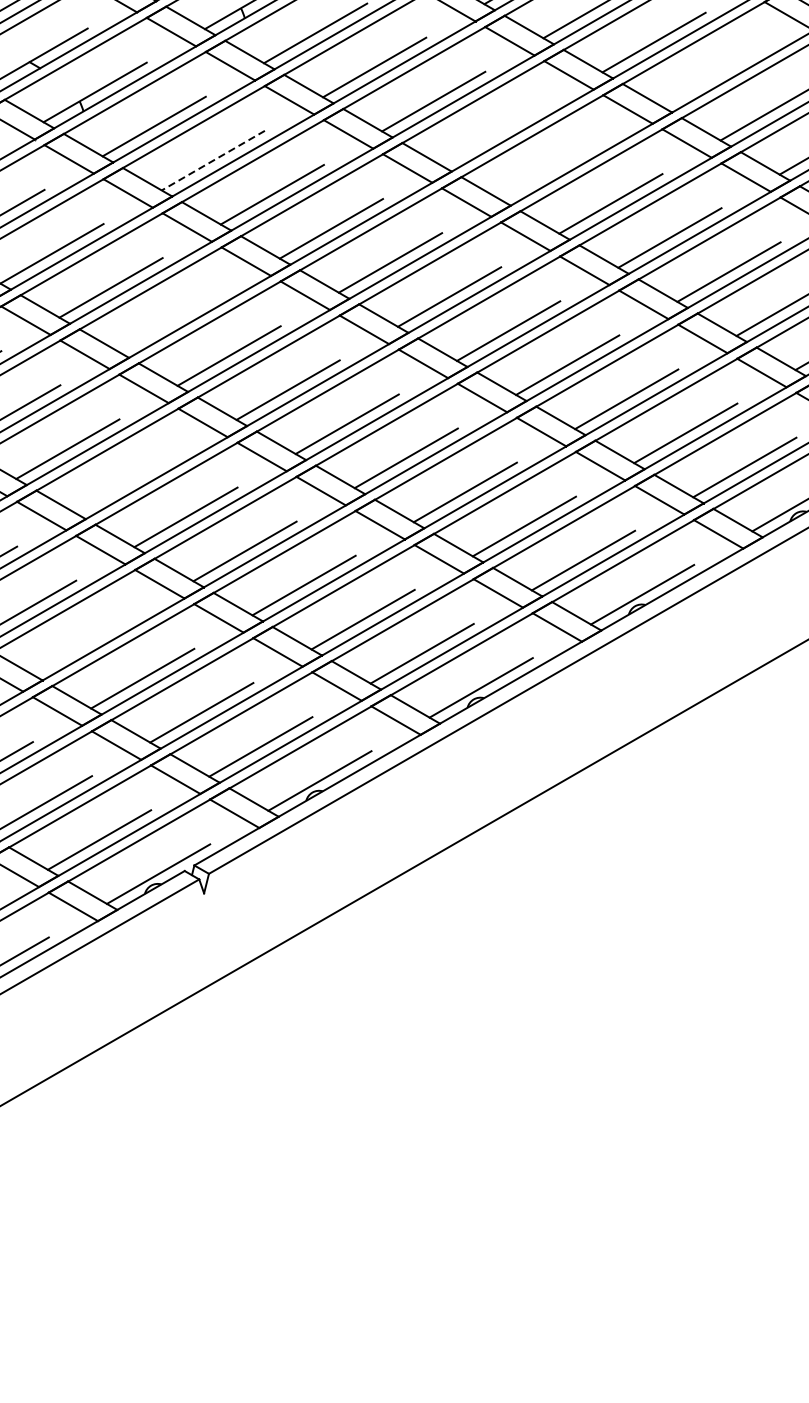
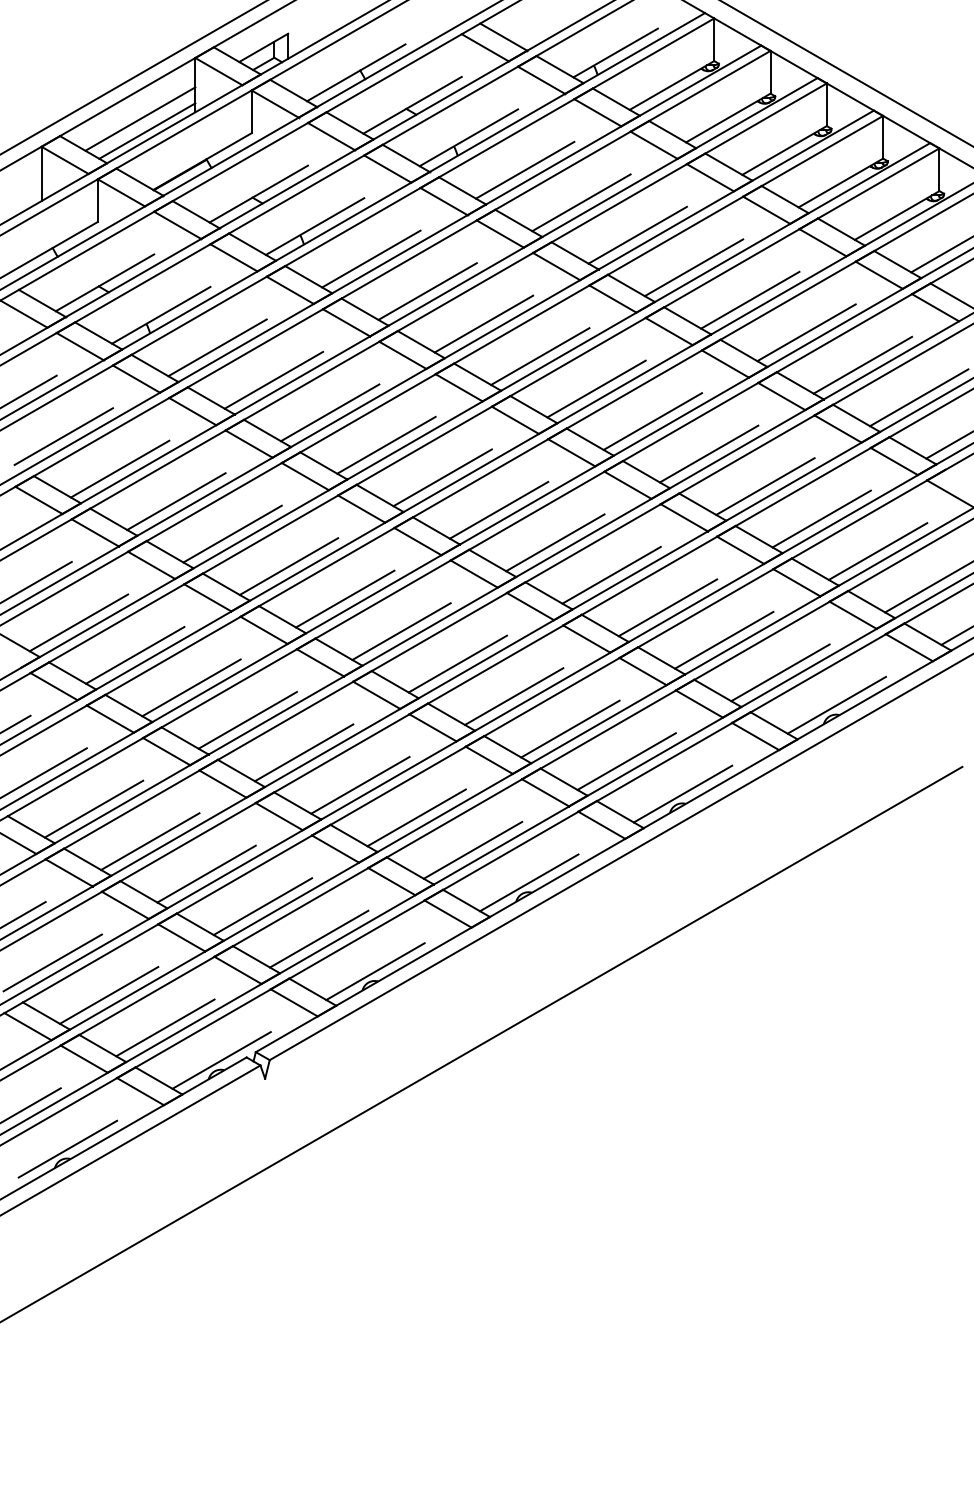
line: (713, 75) -> (750, 299), added
line: (493, 135) -> (540, 356), added
line: (212, 160) -> (273, 380), dashed -> solid
line: (551, 169) -> (596, 388), added
line: (169, 321) -> (232, 533), added
line: (126, 482) -> (191, 687), added
line: (83, 644) -> (150, 841), added

